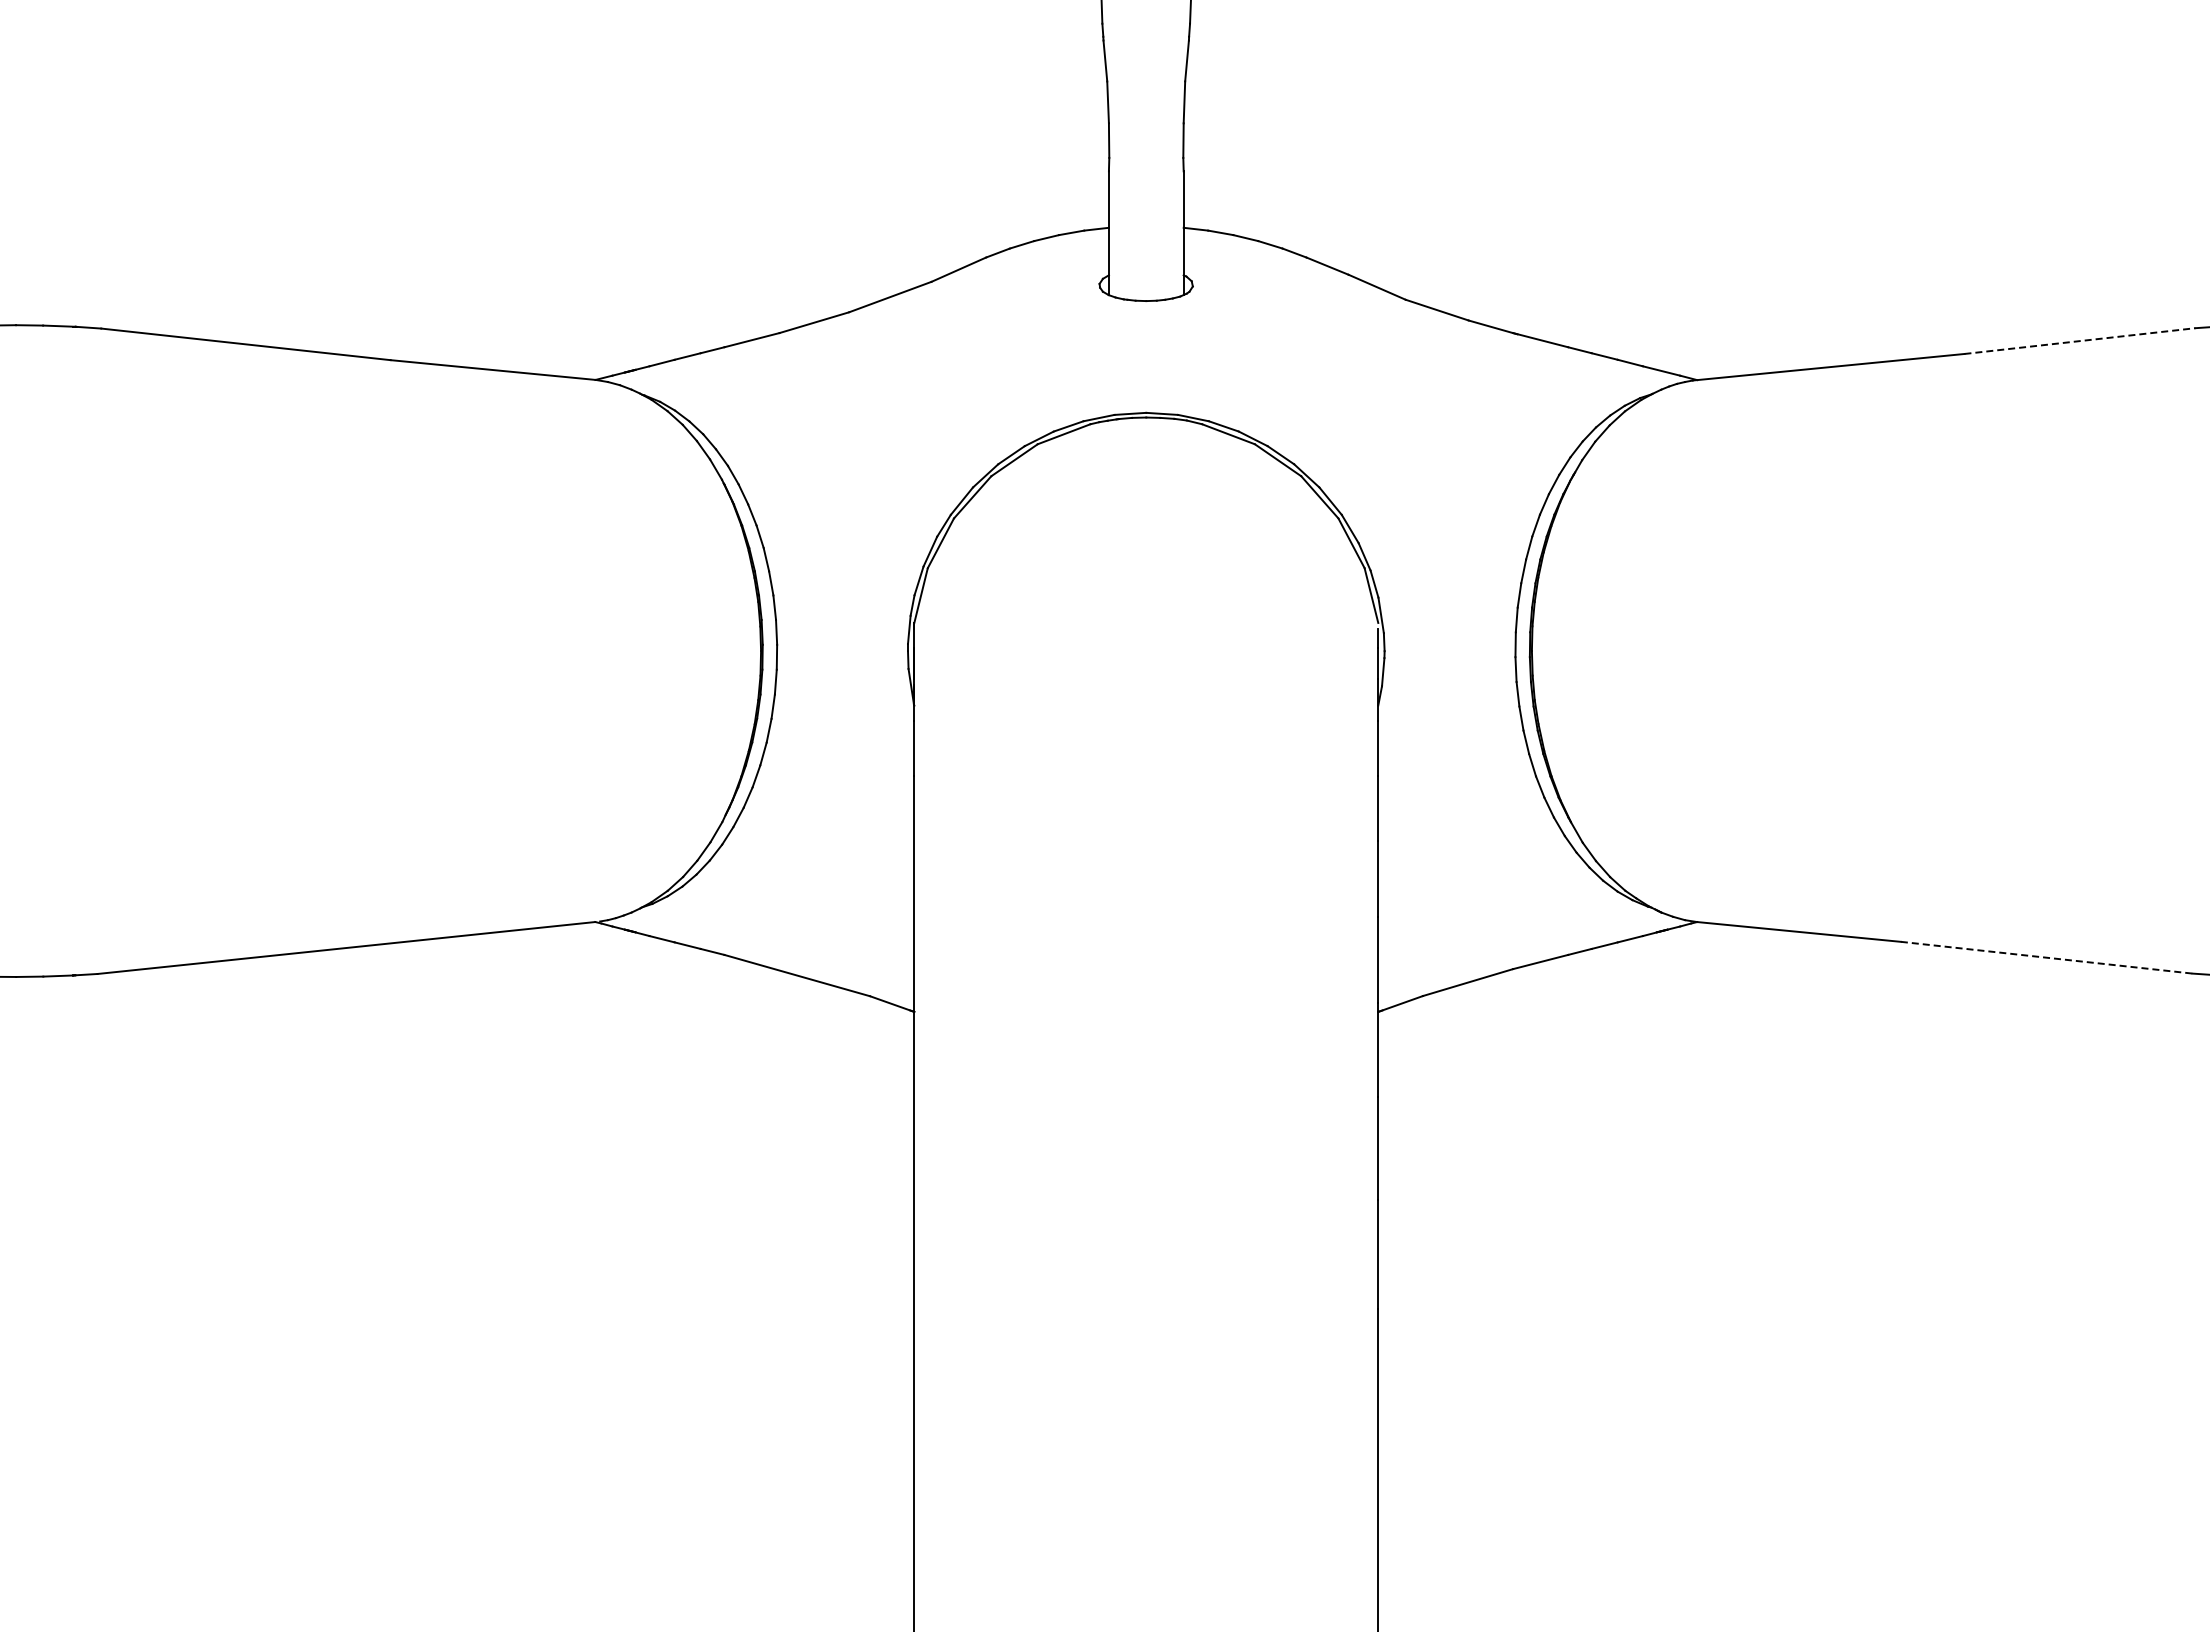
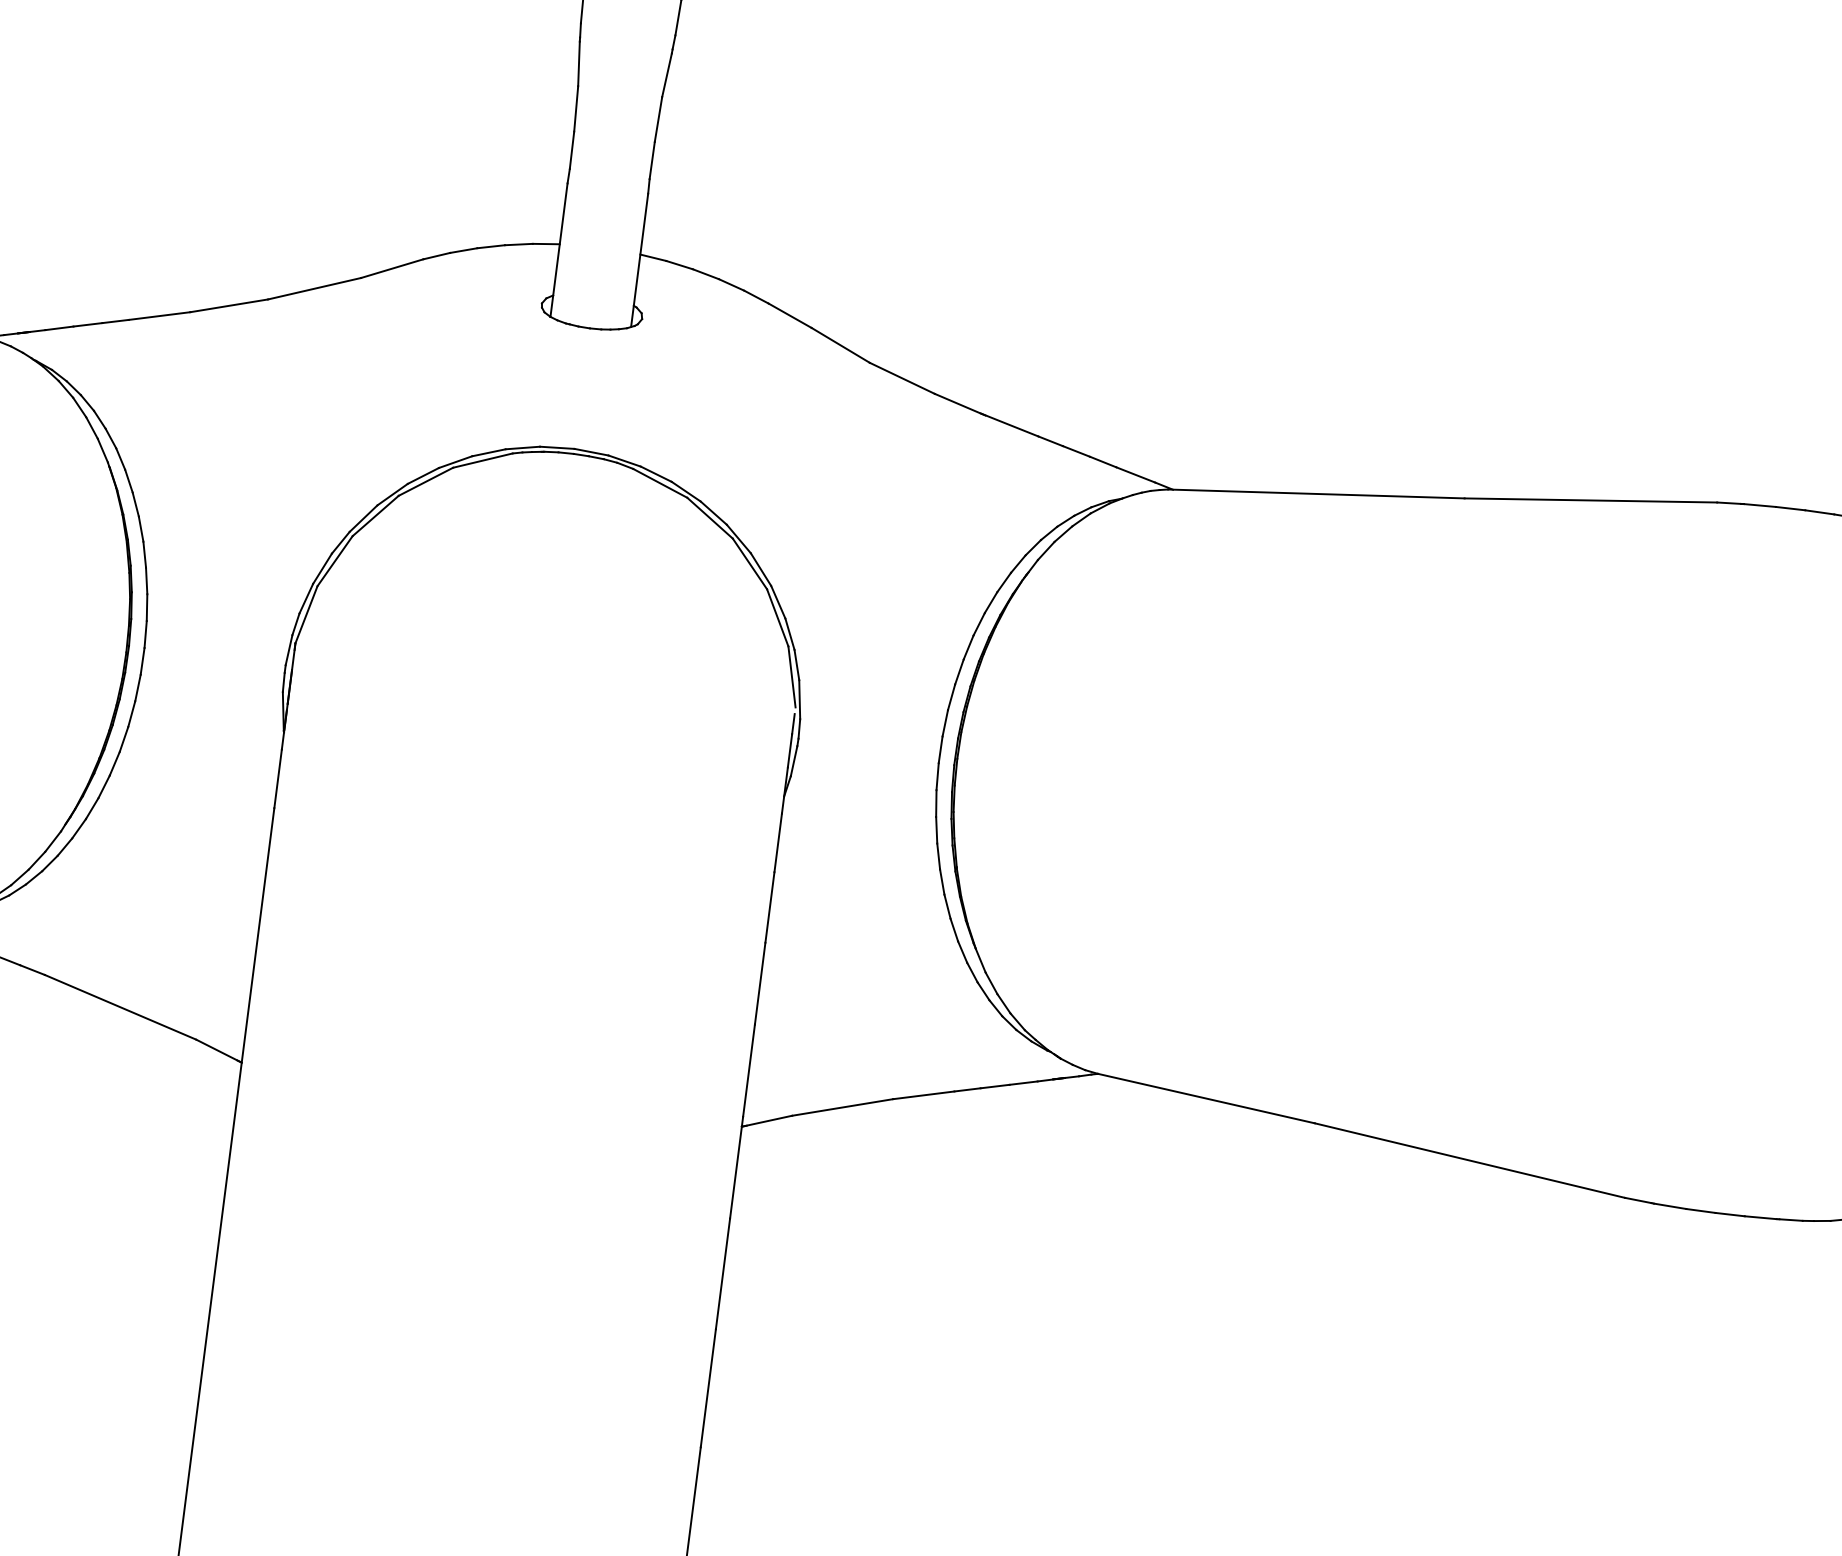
line: (2080, 341) -> (1591, 500), dashed -> solid
line: (2046, 957) -> (1469, 1160), dashed -> solid

